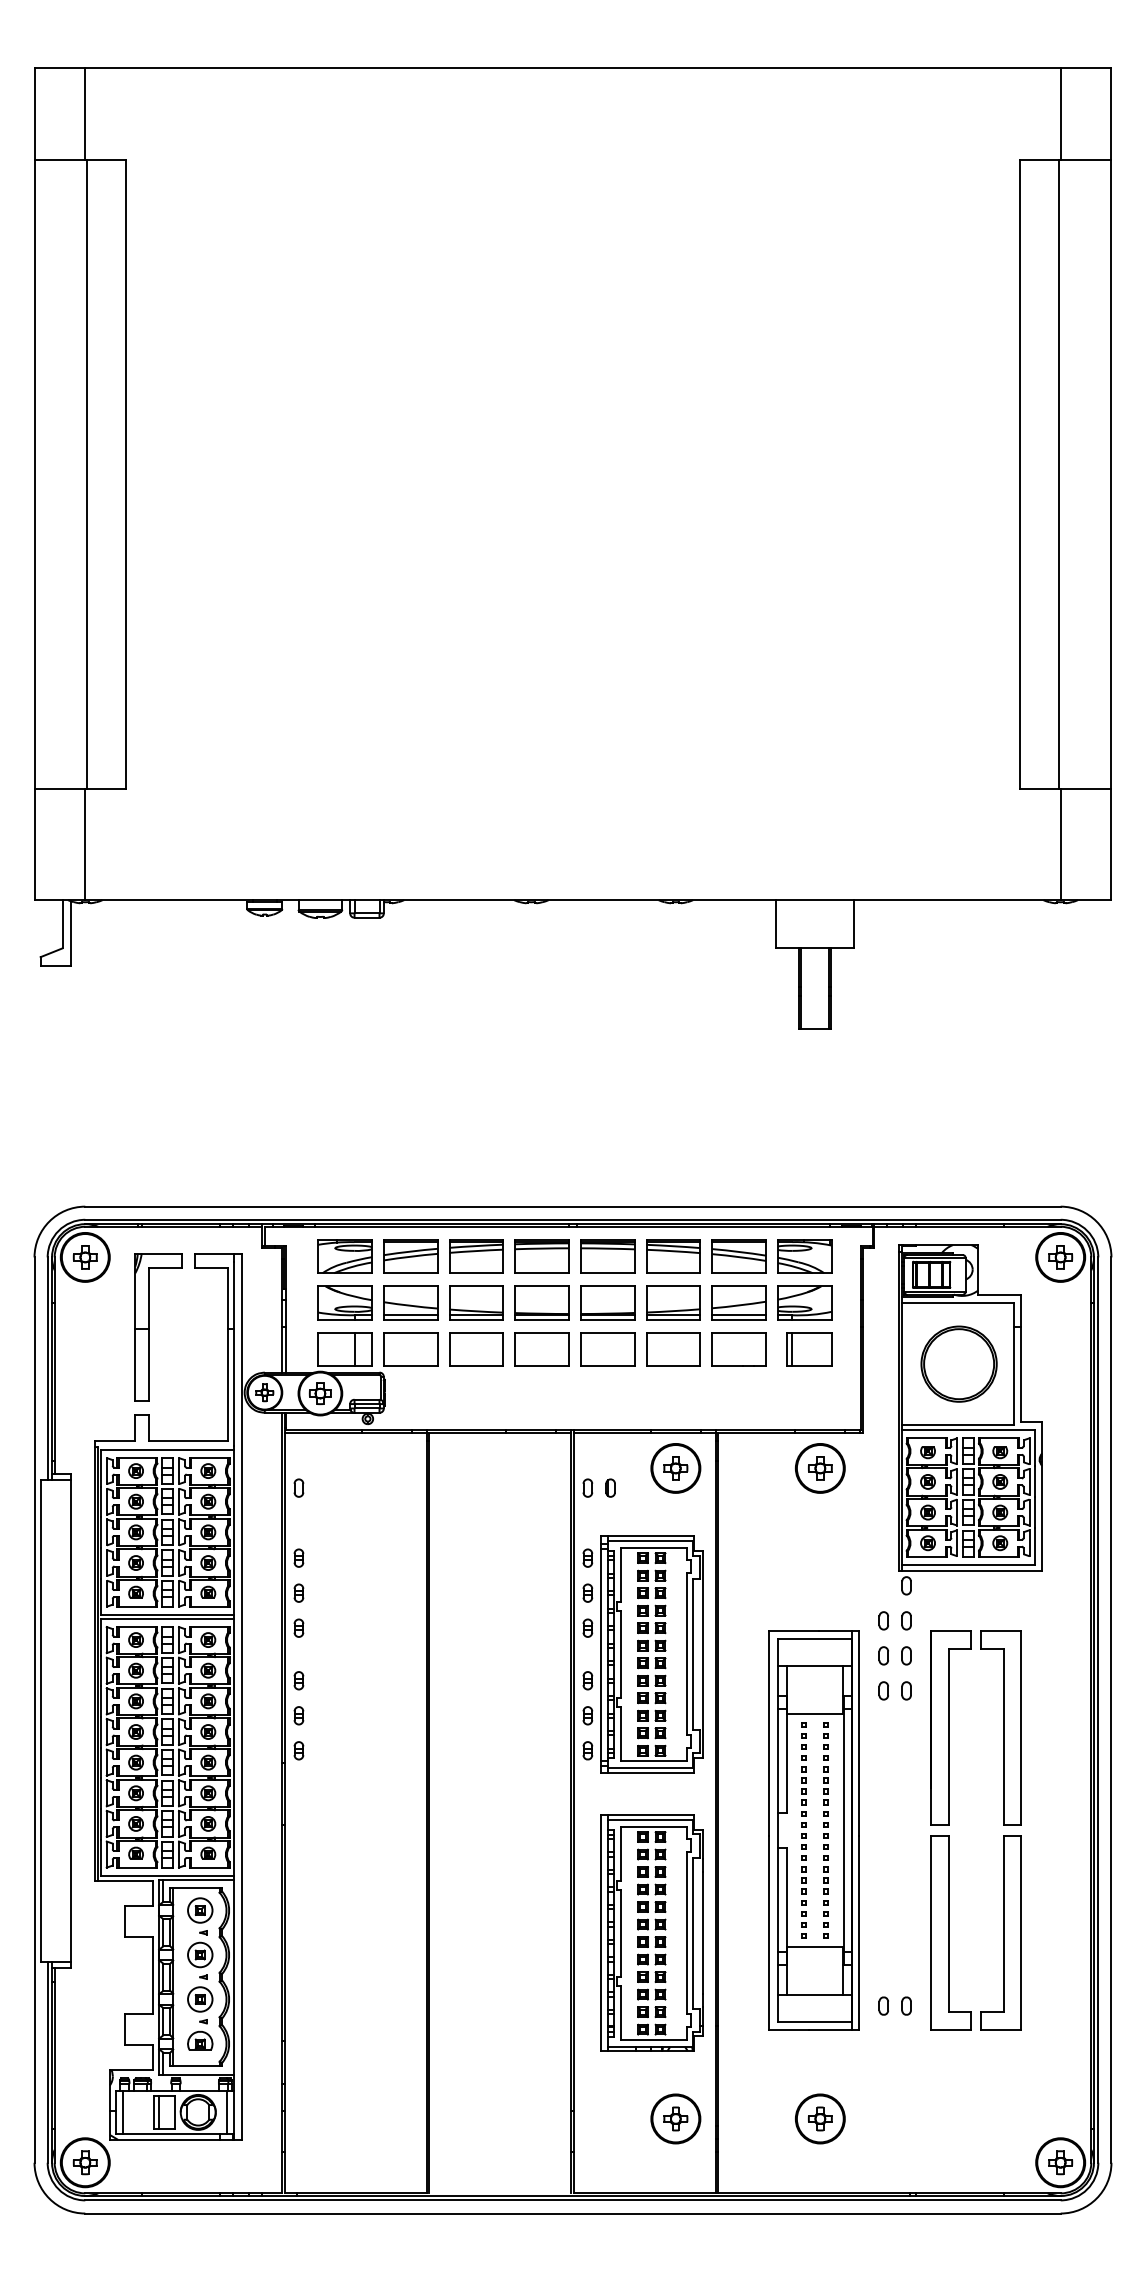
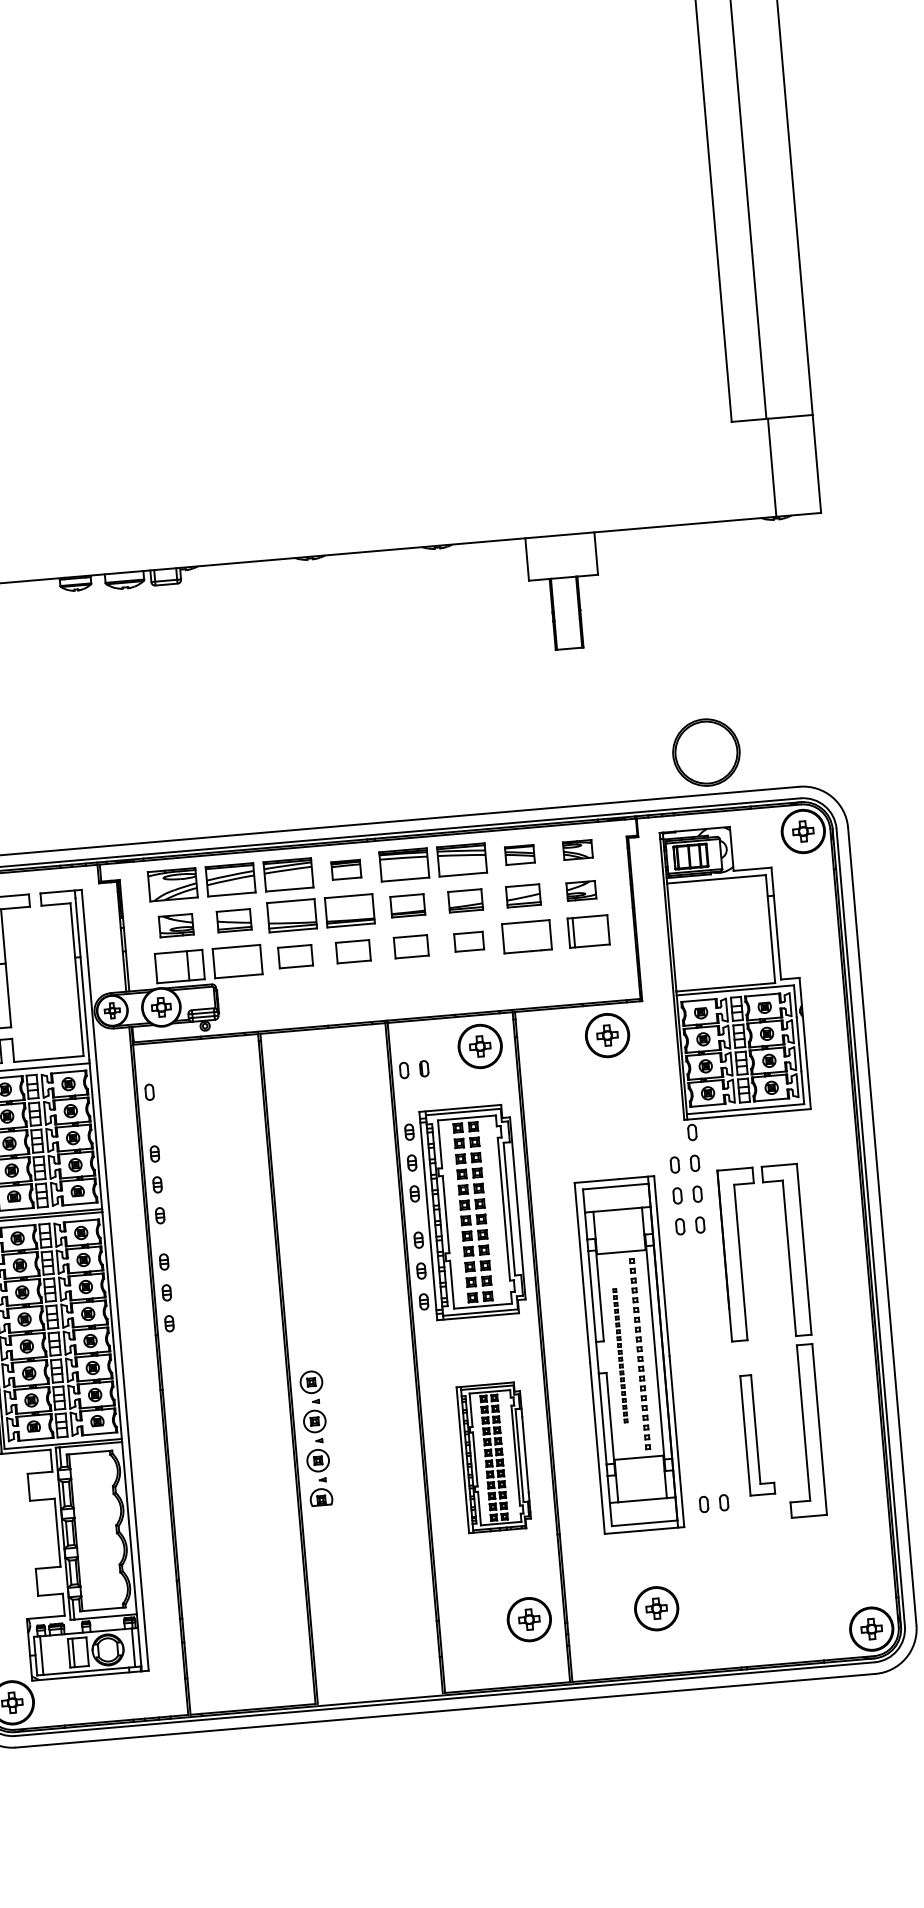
part: (541, 1256) -> (345, 869), size x0.6
part: (738, 1256) -> (519, 855), size x0.6
part: (804, 1256) -> (577, 850), size x0.6
part: (344, 1302) -> (175, 925), size x0.7
part: (410, 1302) -> (233, 920), size x0.7
part: (607, 1302) -> (407, 905), size x0.7
part: (673, 1302) -> (465, 900), size x0.7
part: (738, 1302) -> (522, 895), size x0.7
part: (804, 1302) -> (581, 890), size x0.6
part: (476, 1349) -> (295, 956), size x0.7
part: (541, 1349) -> (352, 951), size x0.7
part: (607, 1349) -> (411, 946), size x0.7
part: (673, 1349) -> (469, 941), size x0.6
part: (958, 1363) -> (705, 752), moved
part: (803, 1830) -> (620, 1355), size x0.7
part: (651, 1932) -> (493, 1457), size x0.7
part: (950, 1932) -> (757, 1434), size x0.7
part: (200, 1973) -> (316, 1437), moved

